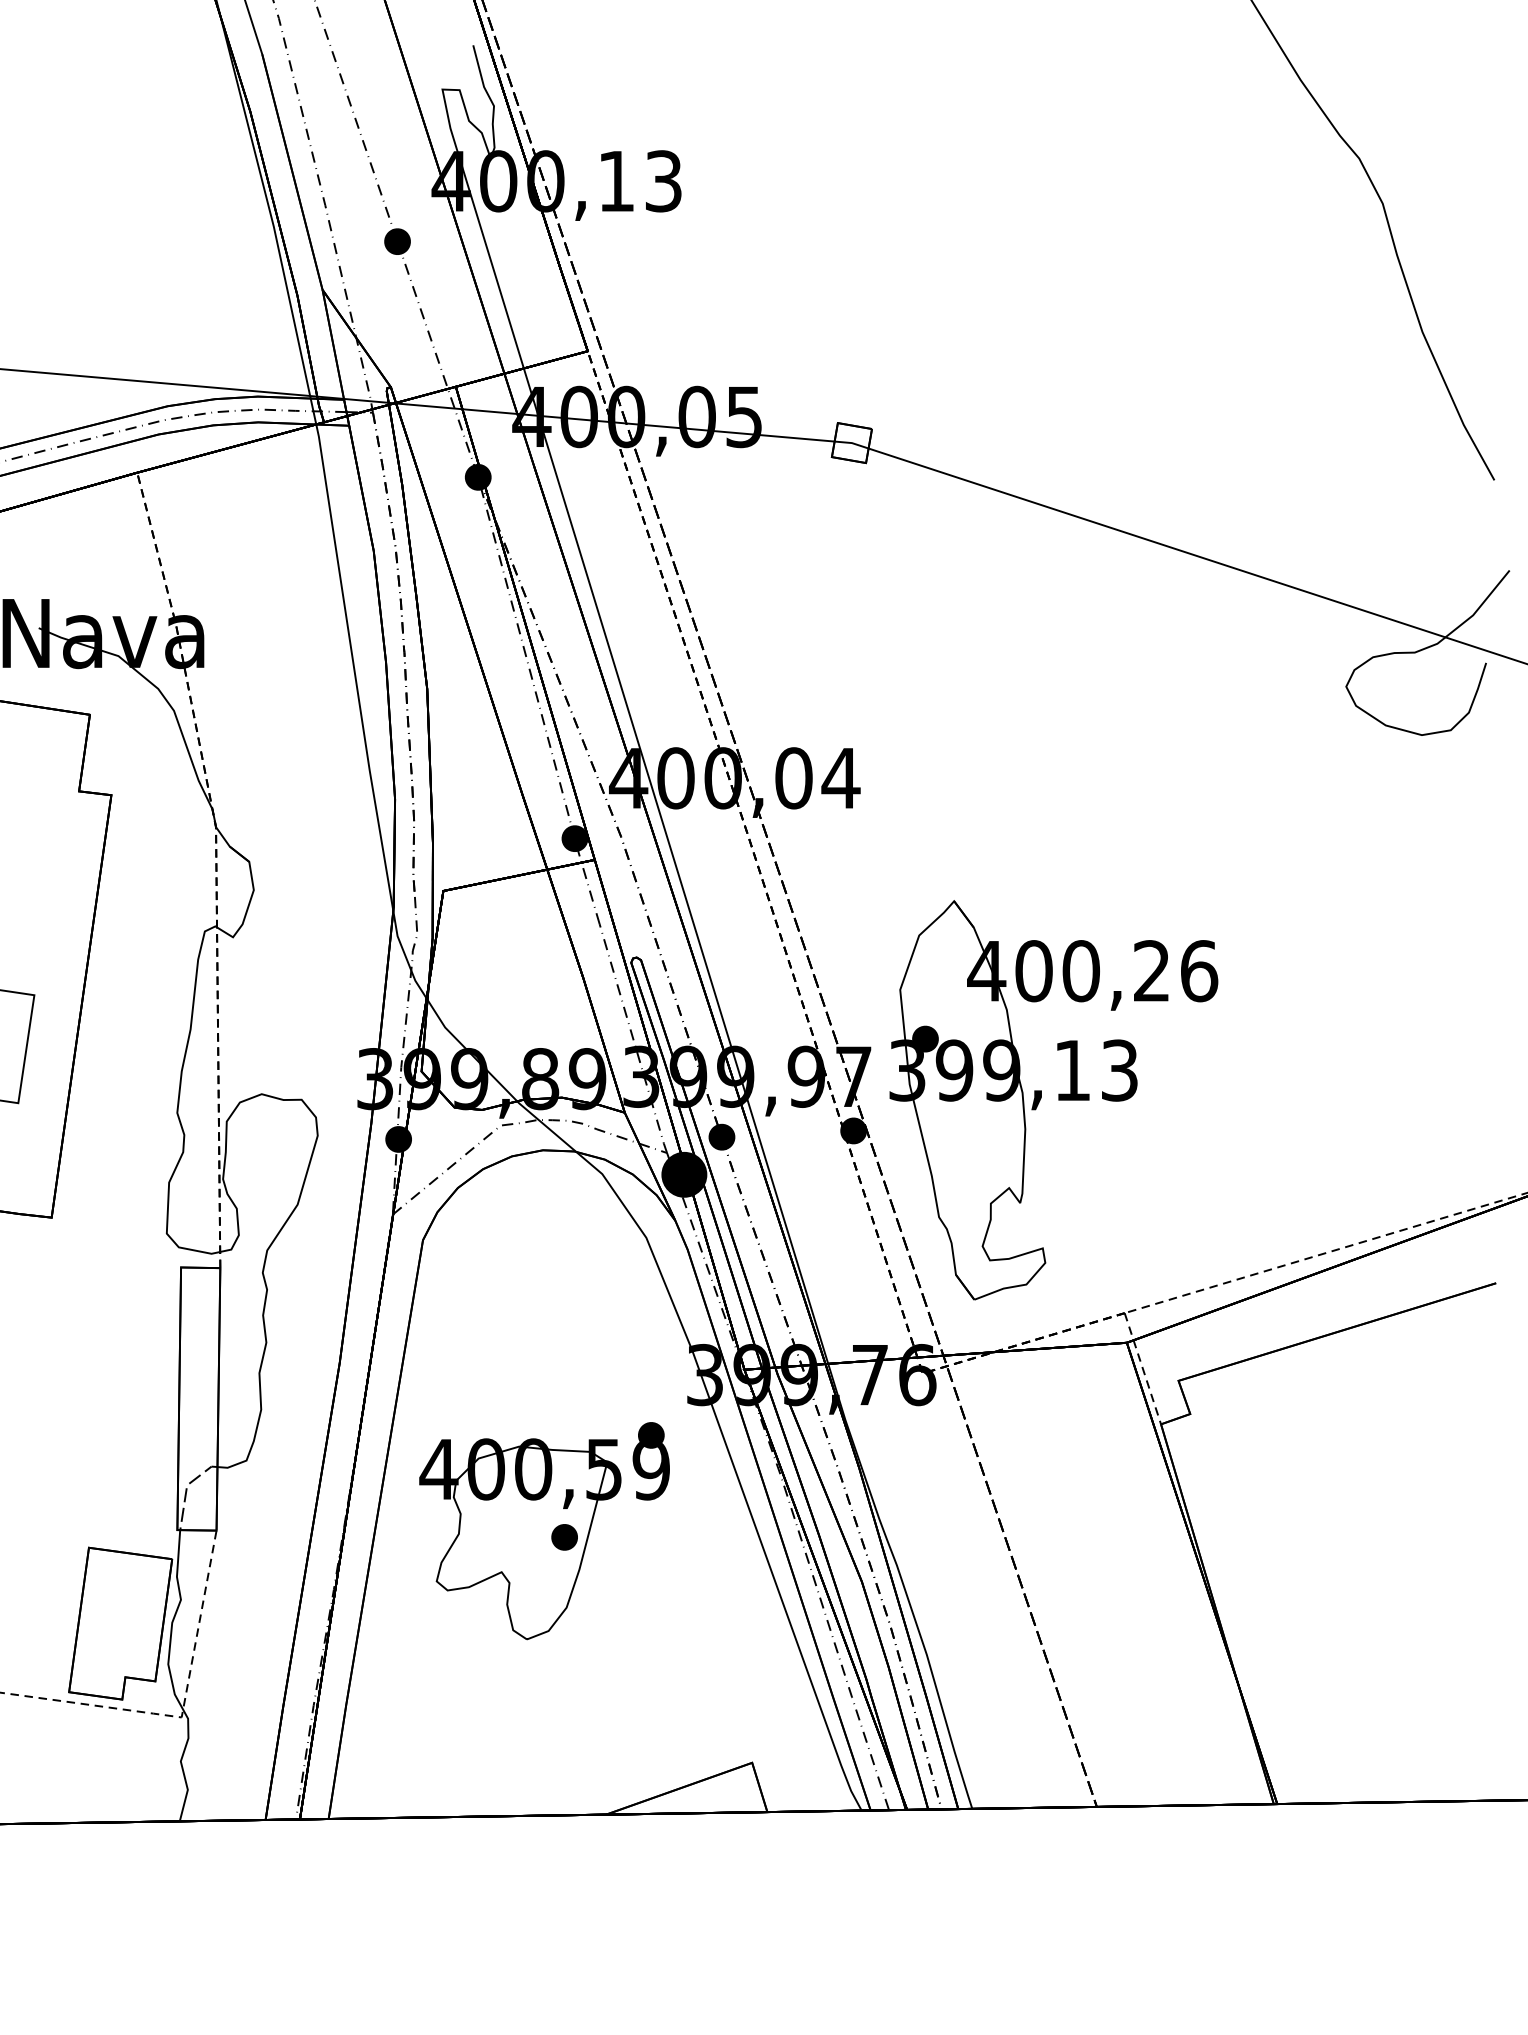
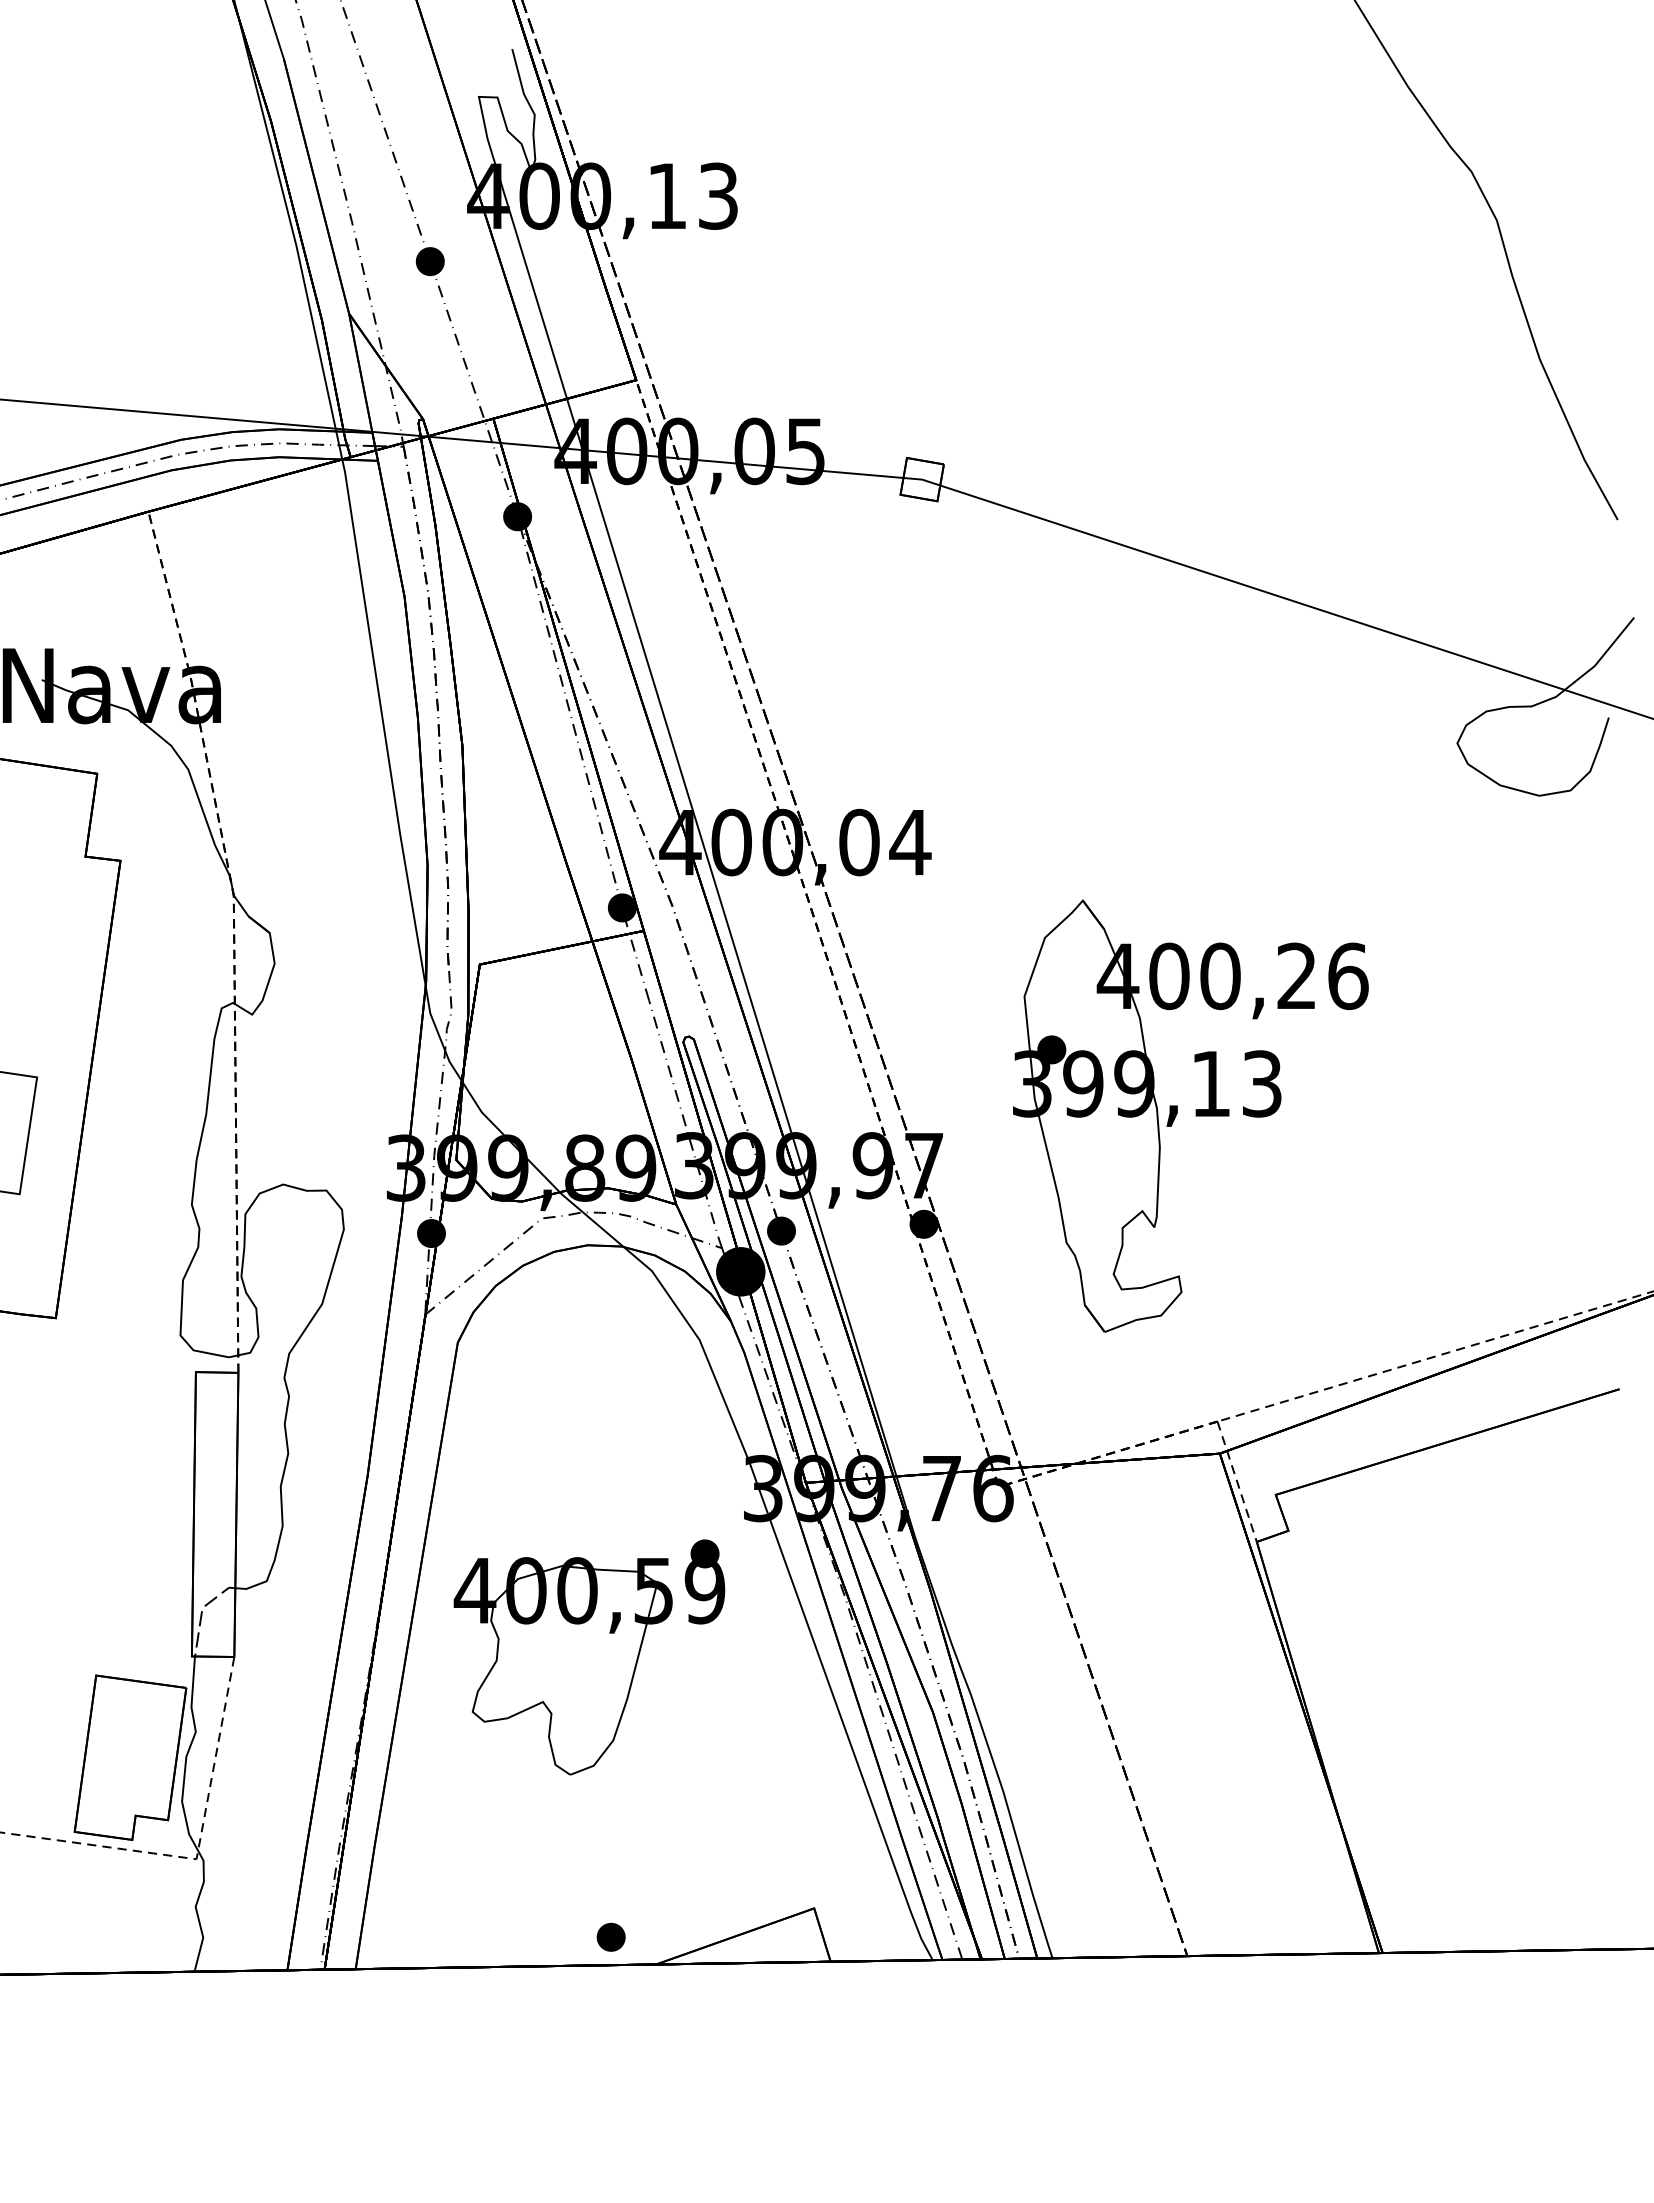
part: (1053, 1099) -> (1190, 1115), moved
part: (564, 1536) -> (610, 1936), moved

